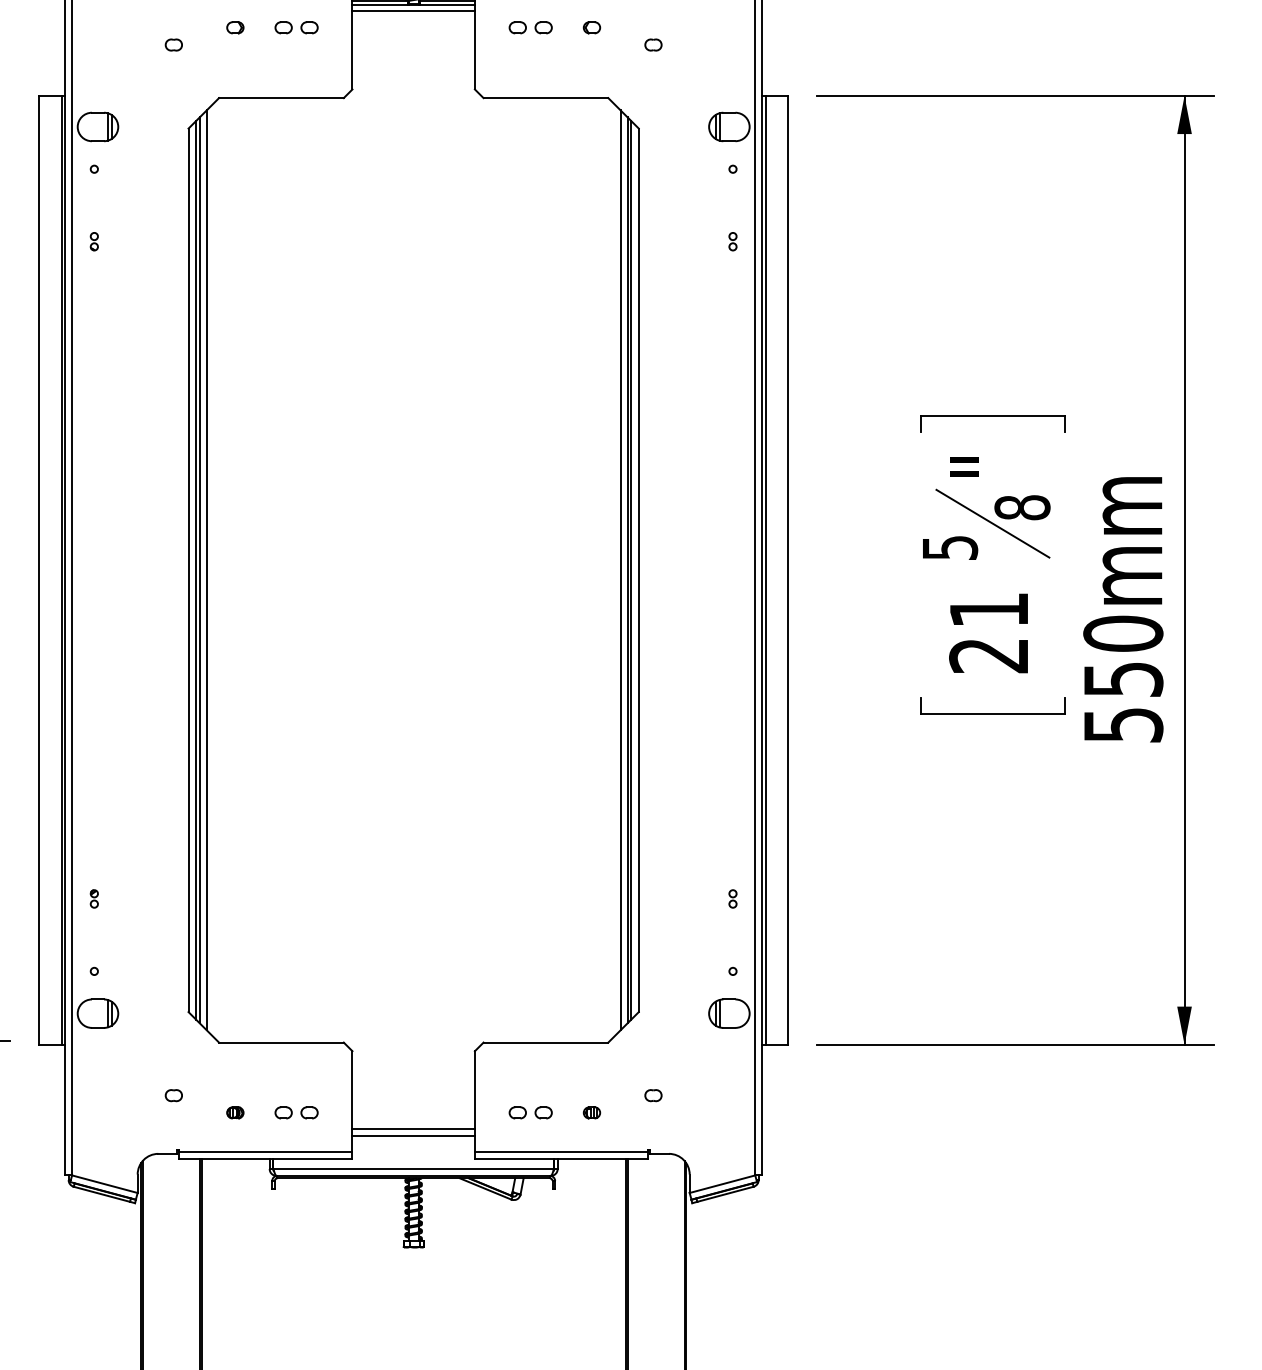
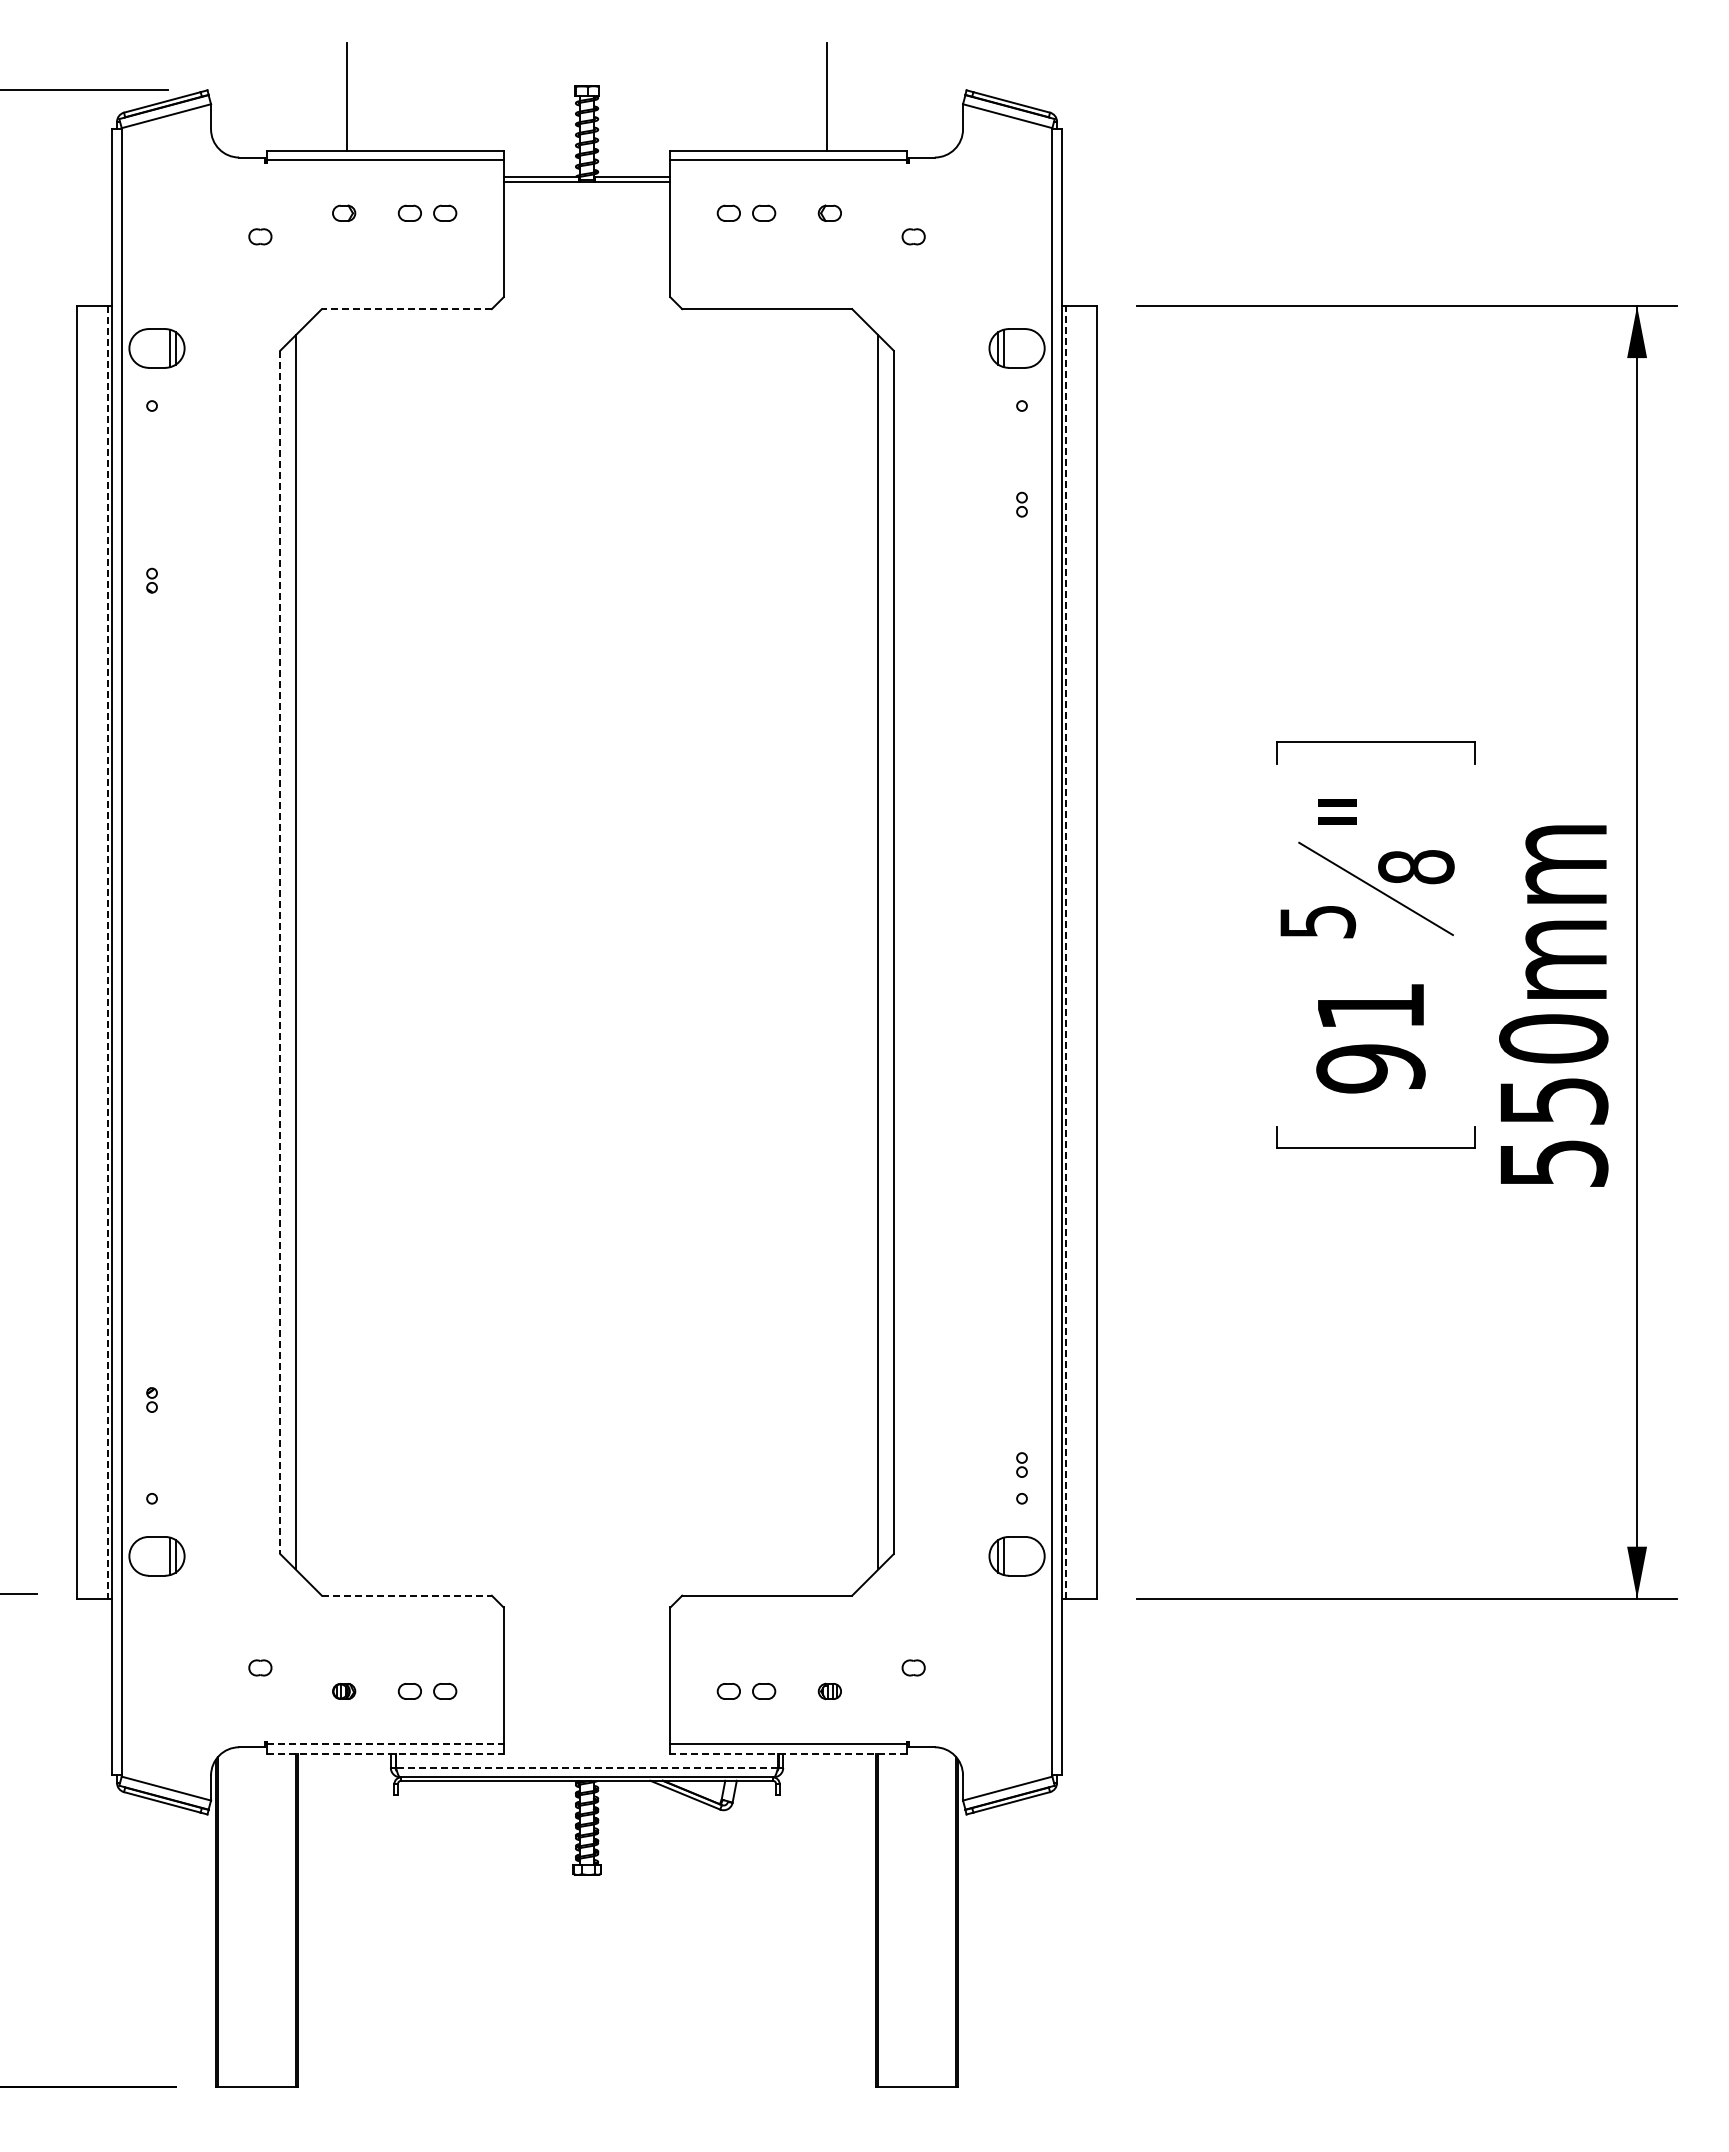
line: (413, 11) -> (586, 191), removed
line: (281, 98) -> (406, 309), solid -> dashed
part: (93, 241) -> (151, 580), moved
line: (207, 569) -> (305, 951), removed
line: (621, 569) -> (869, 951), removed
line: (765, 569) -> (1066, 951), solid -> dashed
line: (61, 570) -> (107, 952), solid -> dashed
line: (188, 570) -> (280, 952), solid -> dashed
line: (195, 570) -> (290, 952), removed
line: (631, 570) -> (883, 952), removed
text: (988, 655) -> (1370, 1068), 21 -> 91
part: (732, 898) -> (1021, 1464), moved
line: (281, 1042) -> (406, 1595), solid -> dashed
line: (413, 1129) -> (586, 1713), removed
line: (413, 1136) -> (586, 1723), removed
line: (266, 1151) -> (386, 1744), solid -> dashed
line: (266, 1158) -> (386, 1753), solid -> dashed
line: (561, 1158) -> (788, 1753), solid -> dashed
line: (413, 1168) -> (586, 1767), solid -> dashed

